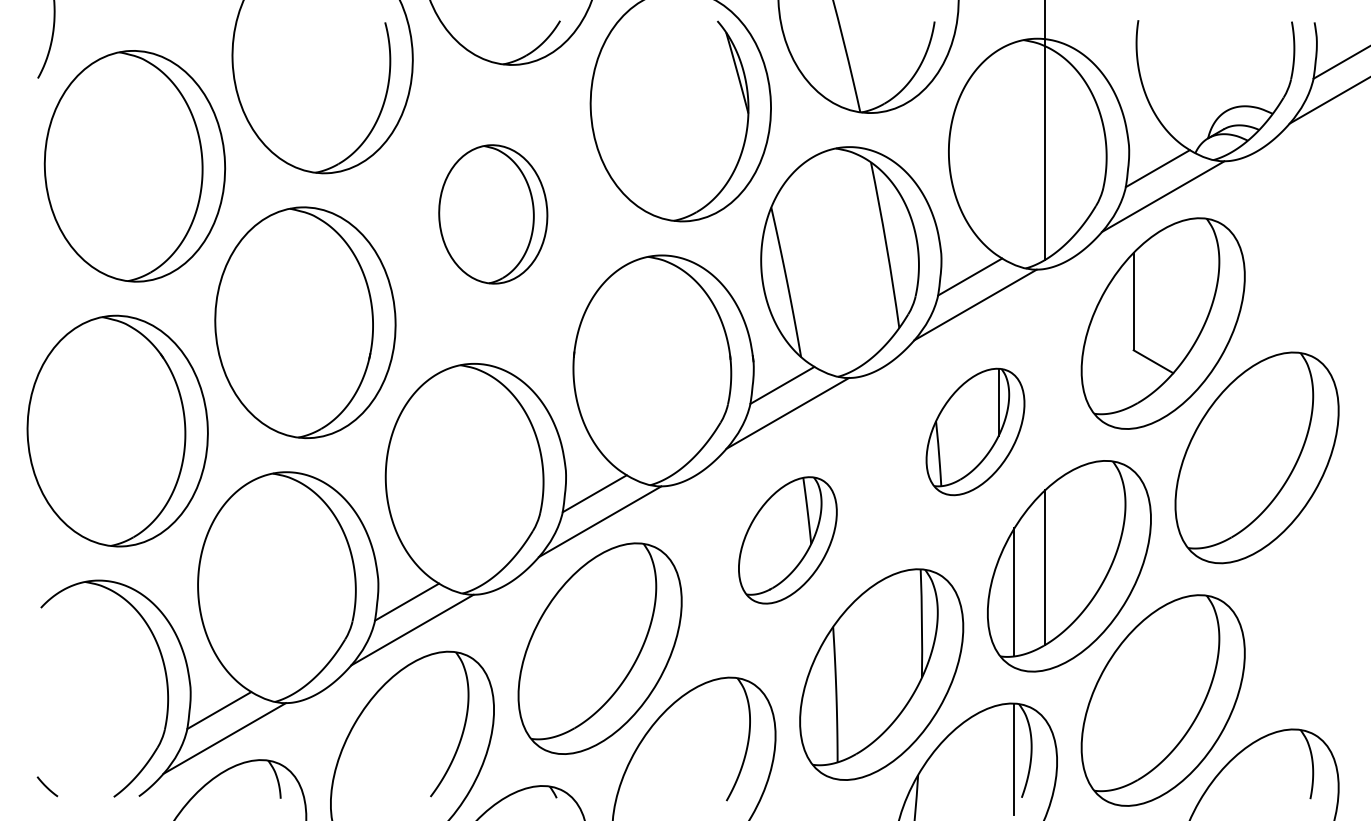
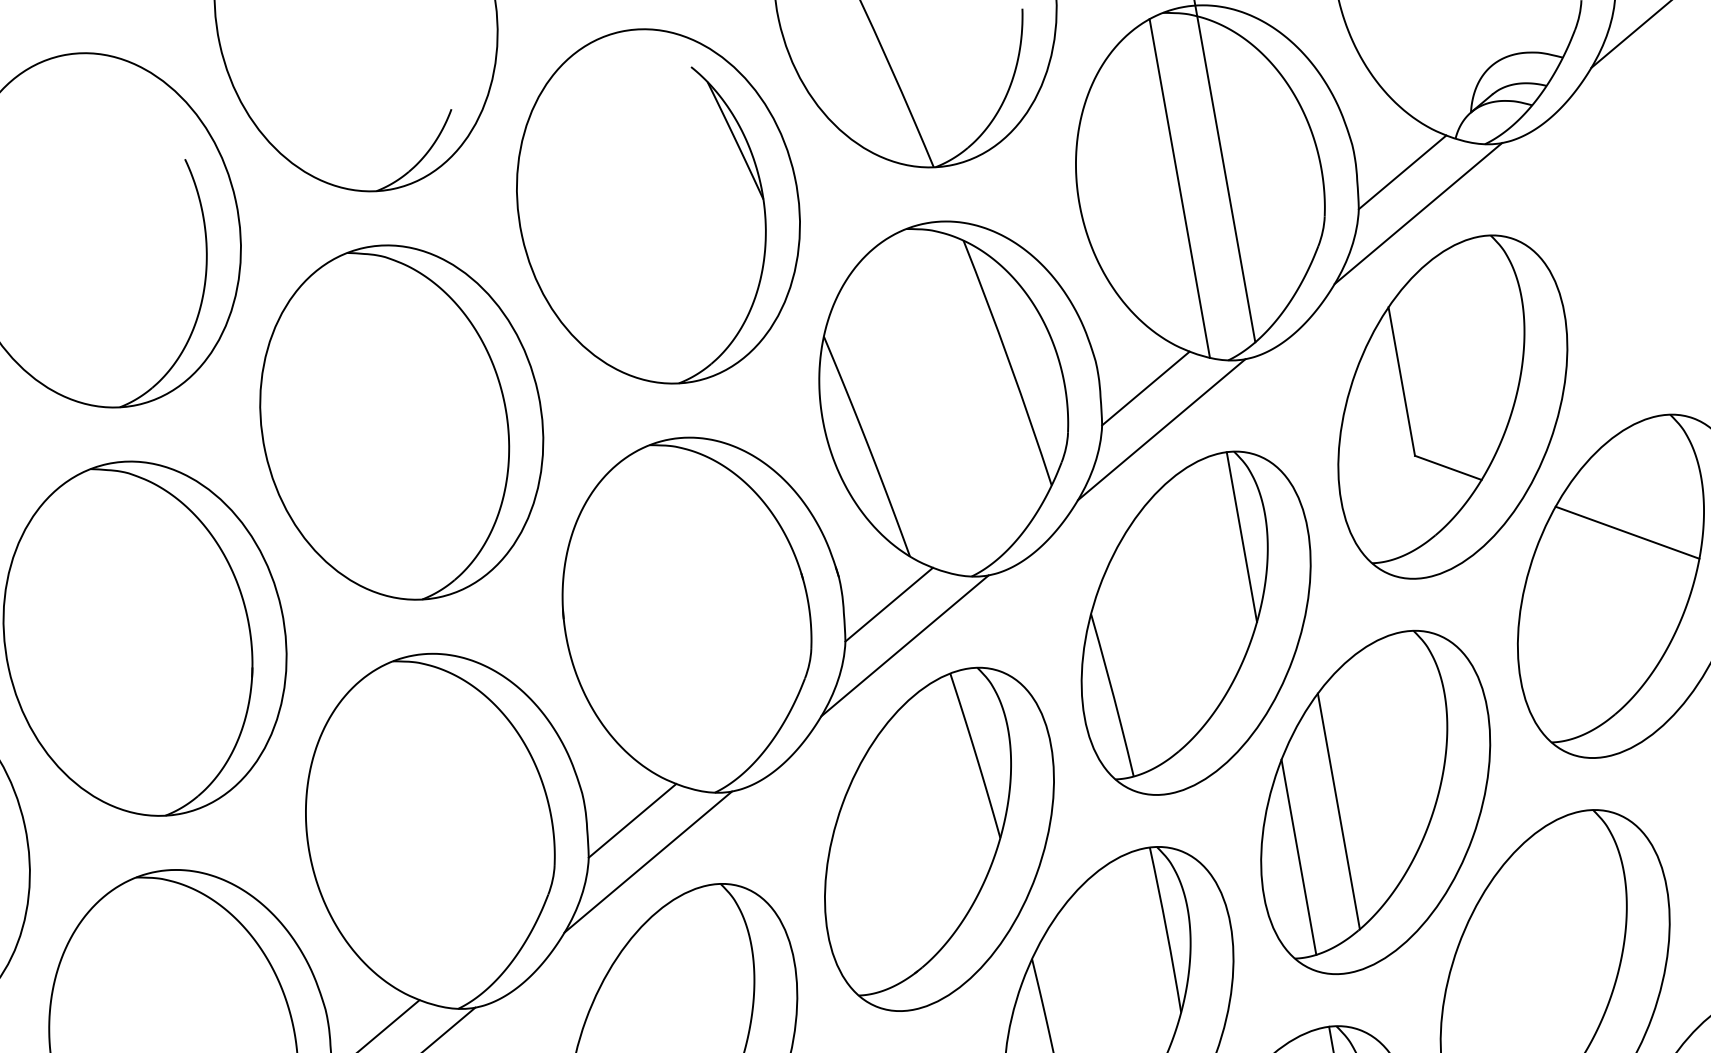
line: (1014, 153) -> (1179, 188), added
part: (493, 214) -> (402, 422), size x1.67
line: (1259, 422) -> (1626, 531), added
part: (975, 431) -> (1195, 622), size x1.67
part: (787, 540) -> (938, 839), size x1.67

